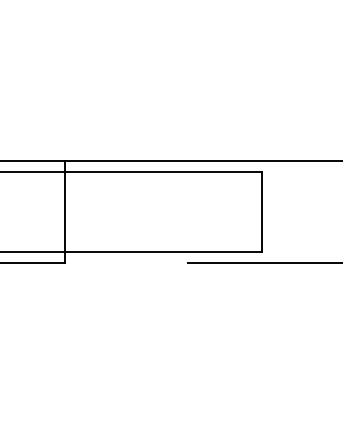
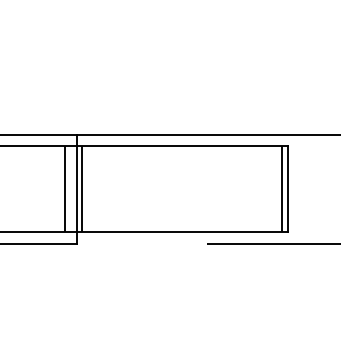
line: (54, 211) -> (64, 188), added
line: (70, 211) -> (82, 188), added
line: (256, 211) -> (281, 188), added

